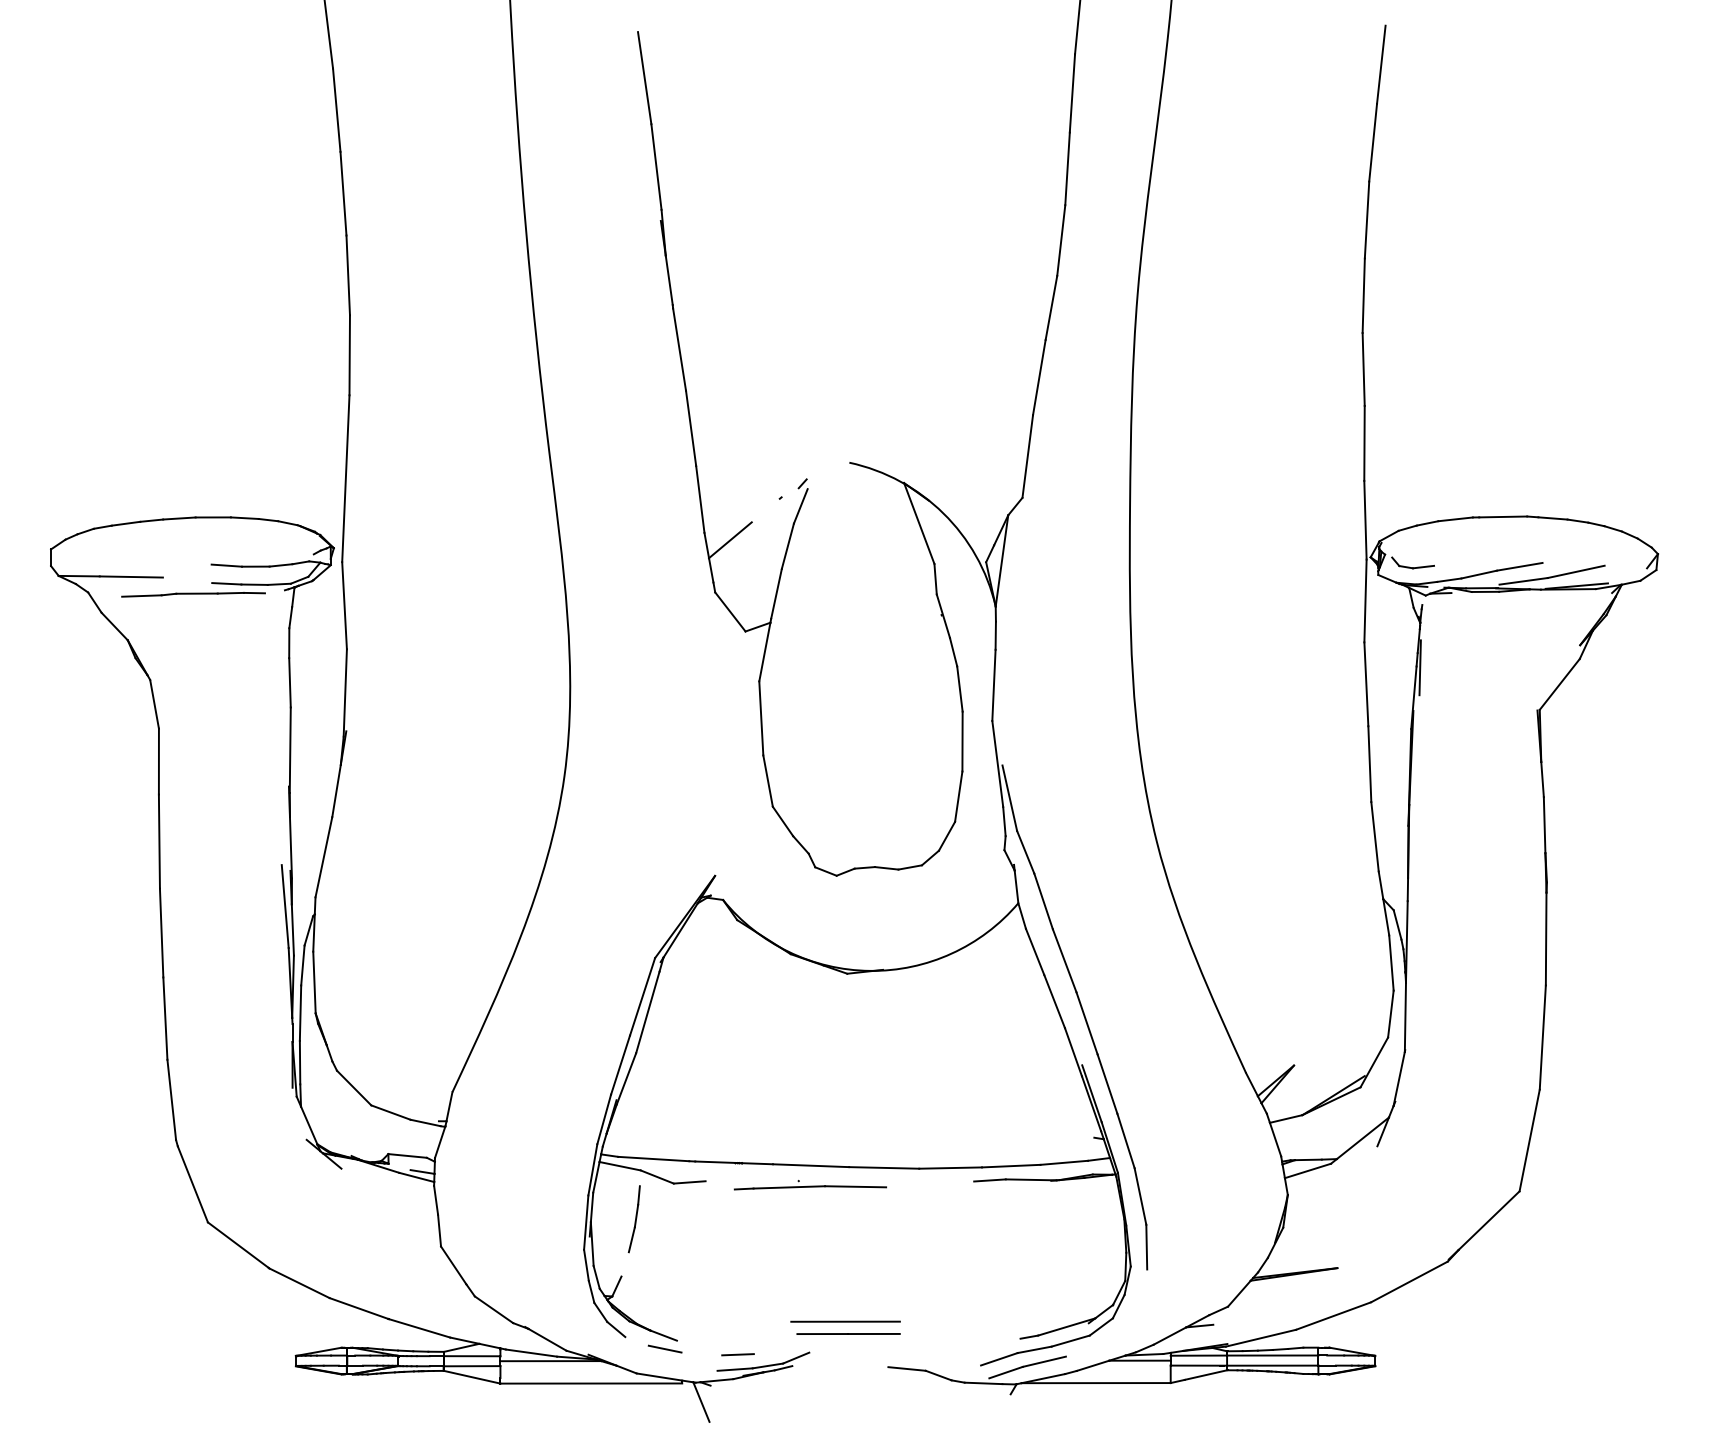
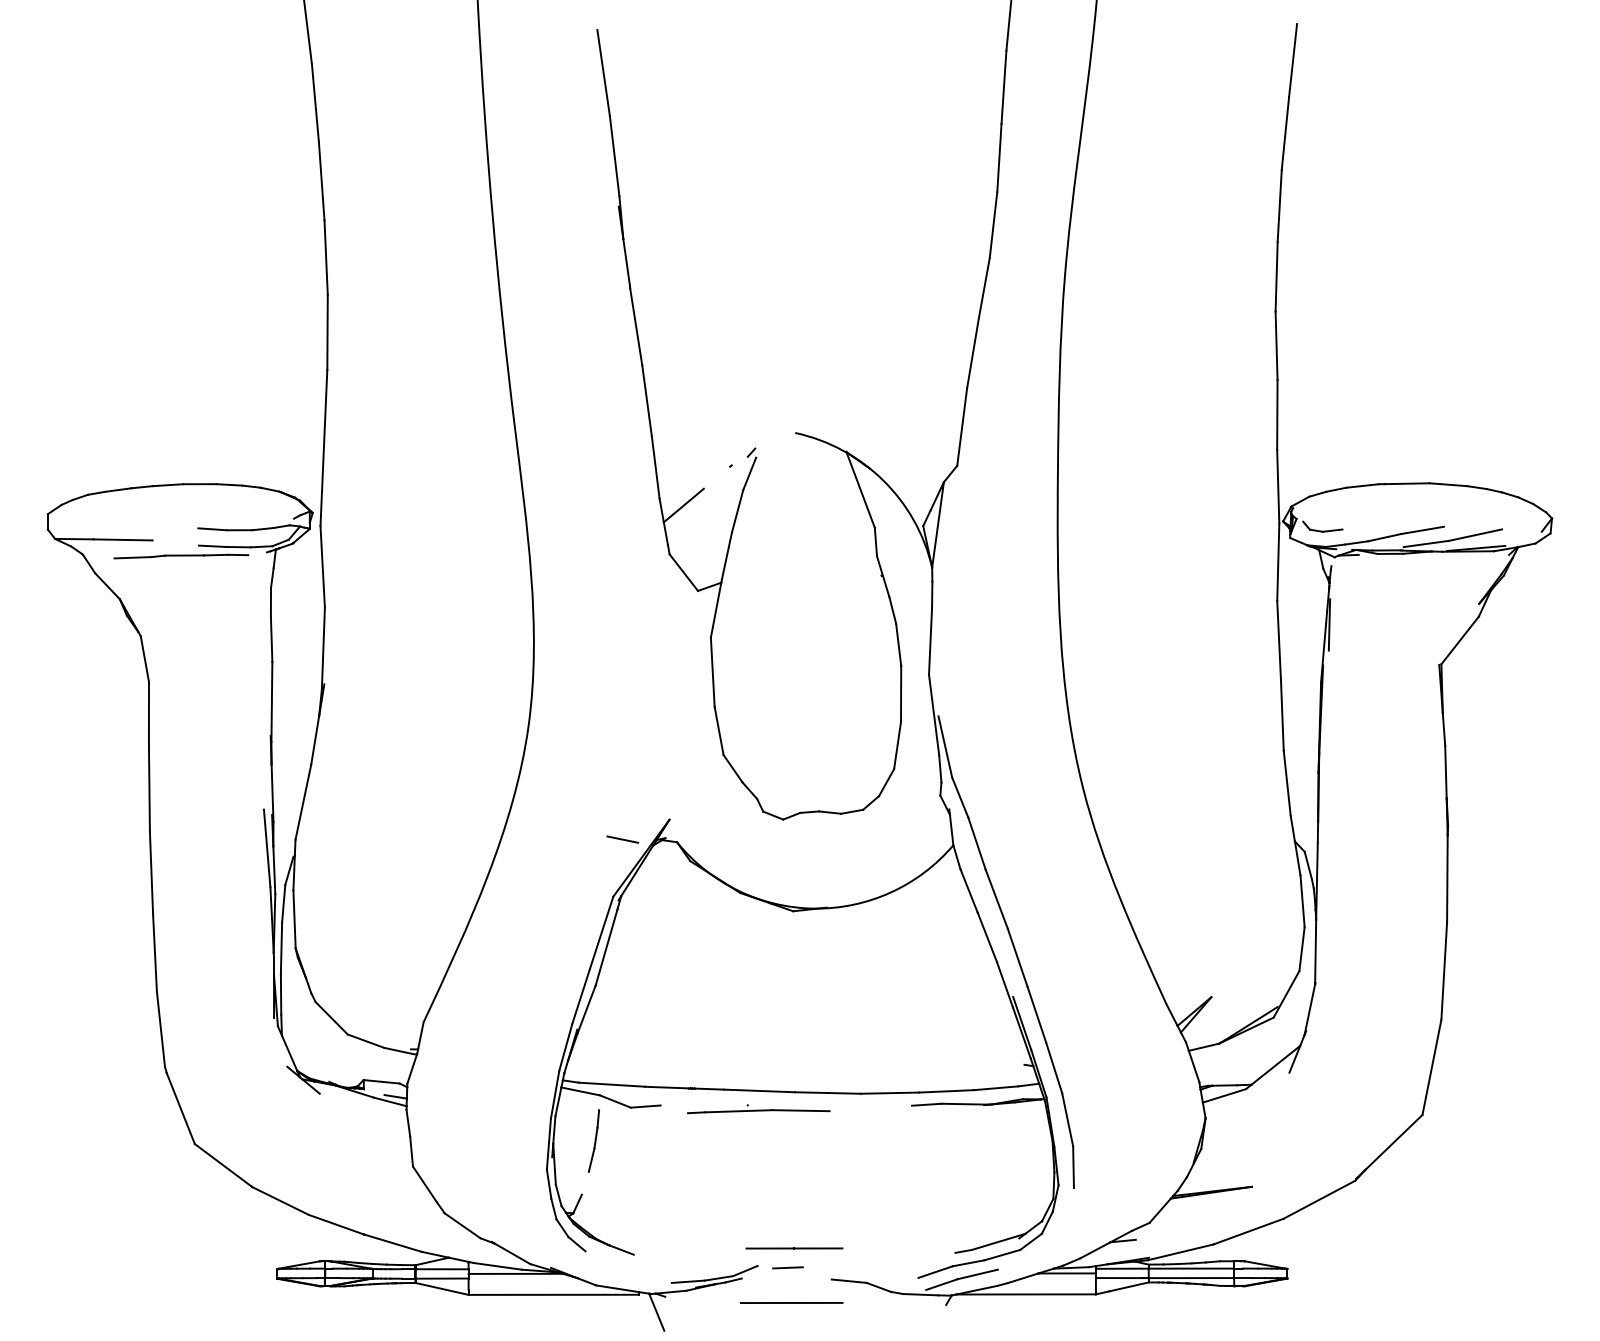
line: (845, 1321) -> (791, 1302), moved
line: (664, 1348) -> (622, 839), moved
line: (737, 1354) -> (787, 1267), moved

